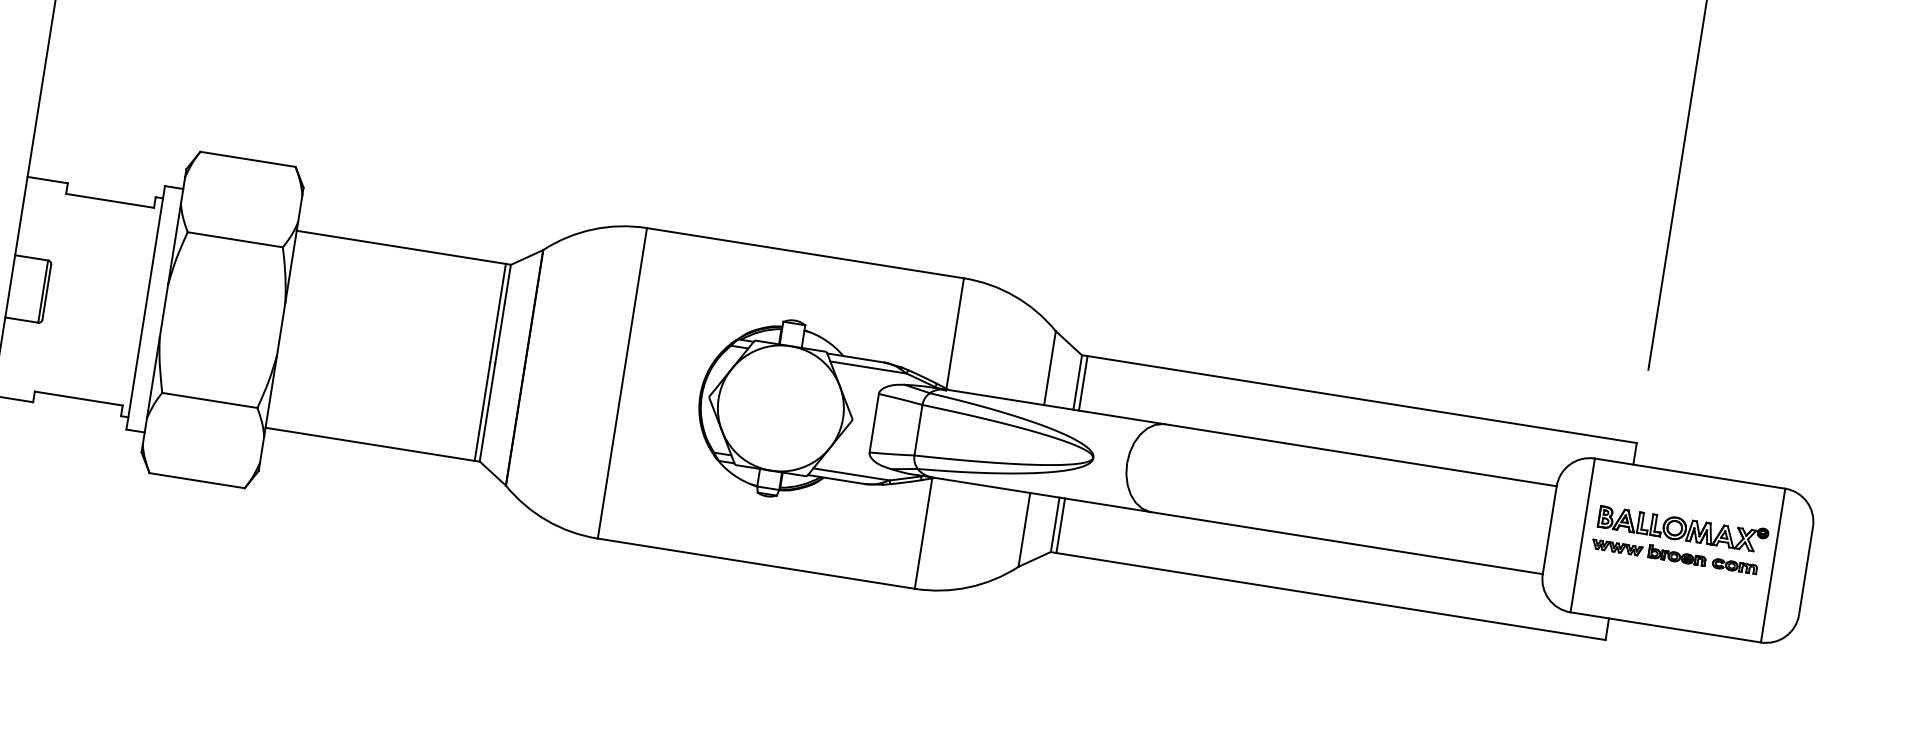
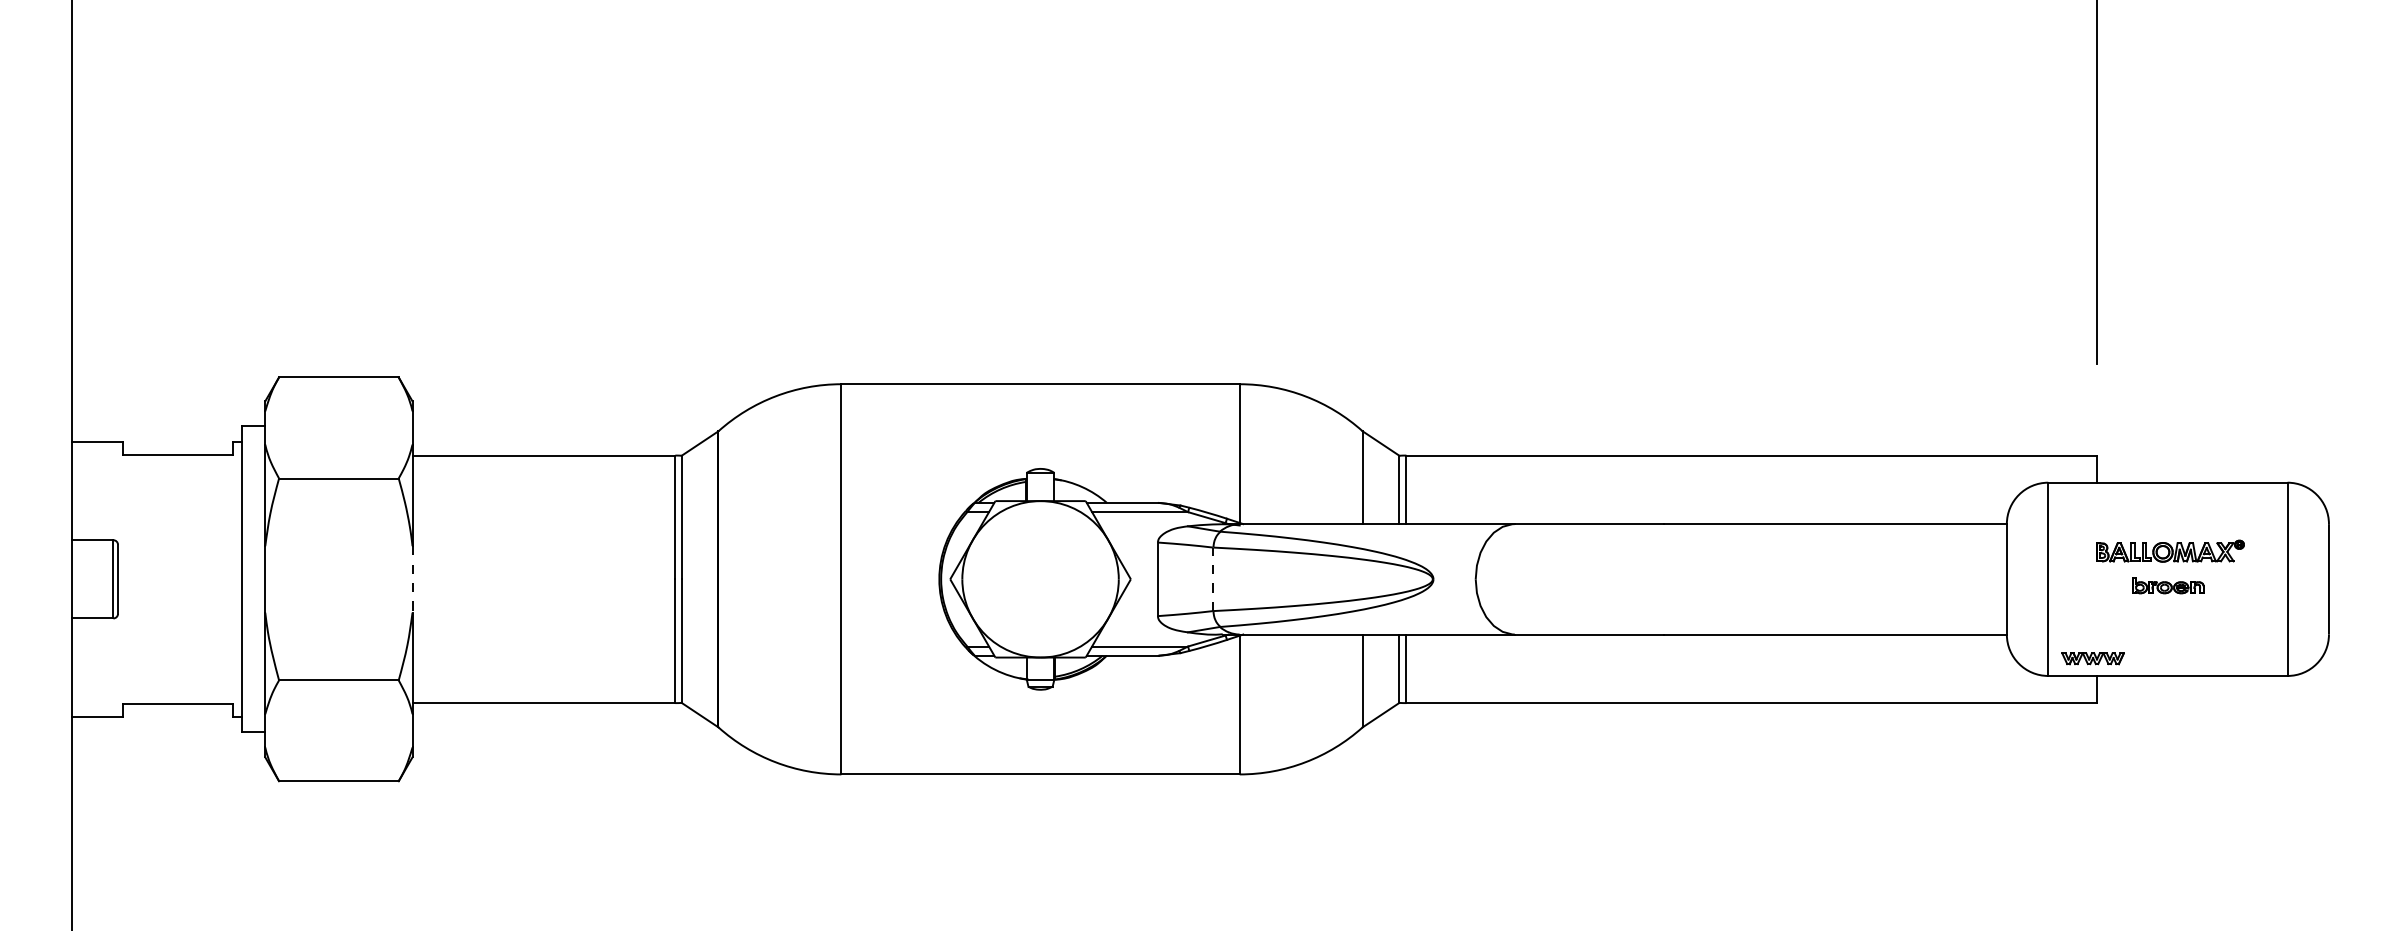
line: (281, 329) -> (412, 579), solid -> dashed
line: (918, 430) -> (1213, 579), solid -> dashed
part: (1683, 528) -> (2170, 551), size x0.7
part: (1616, 547) -> (2092, 658), moved
part: (1734, 566) -> (2240, 587), removed

